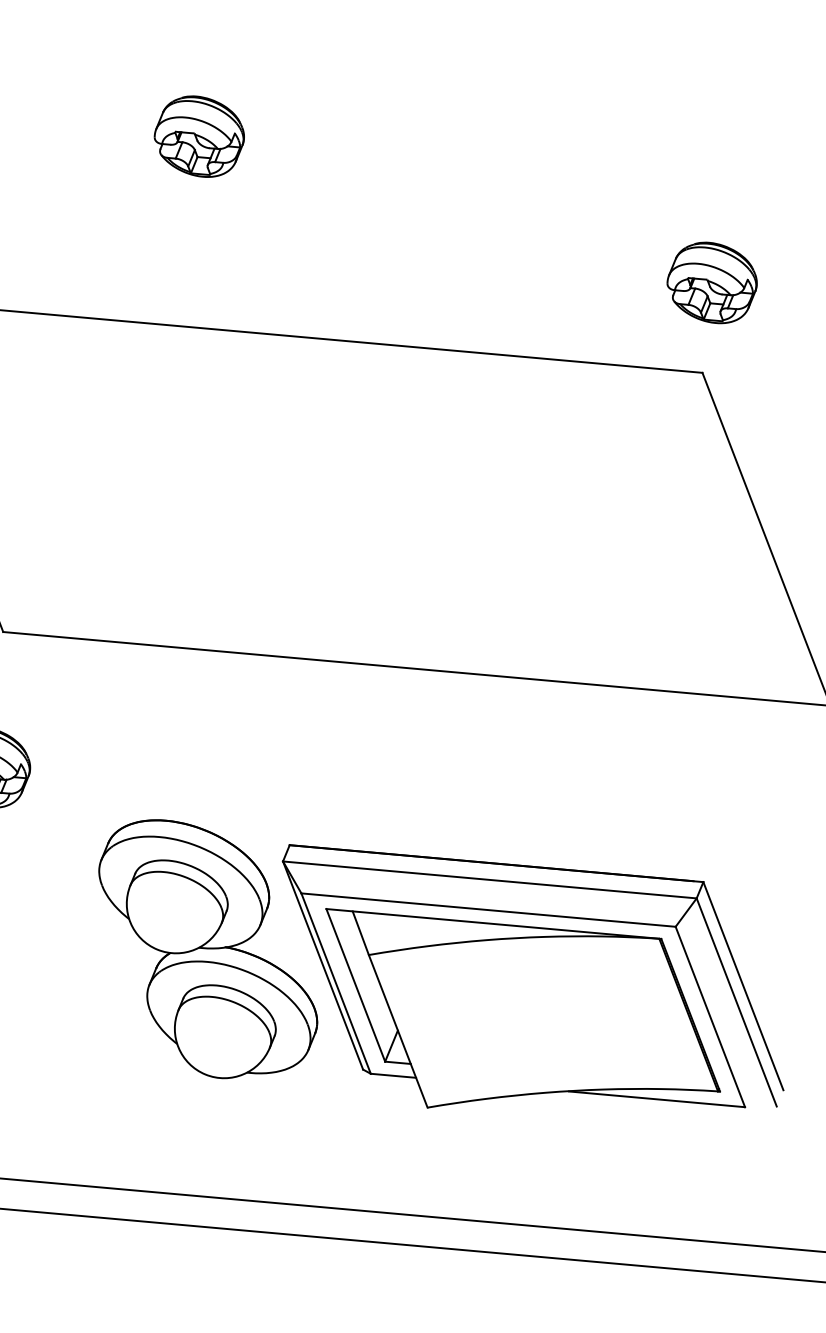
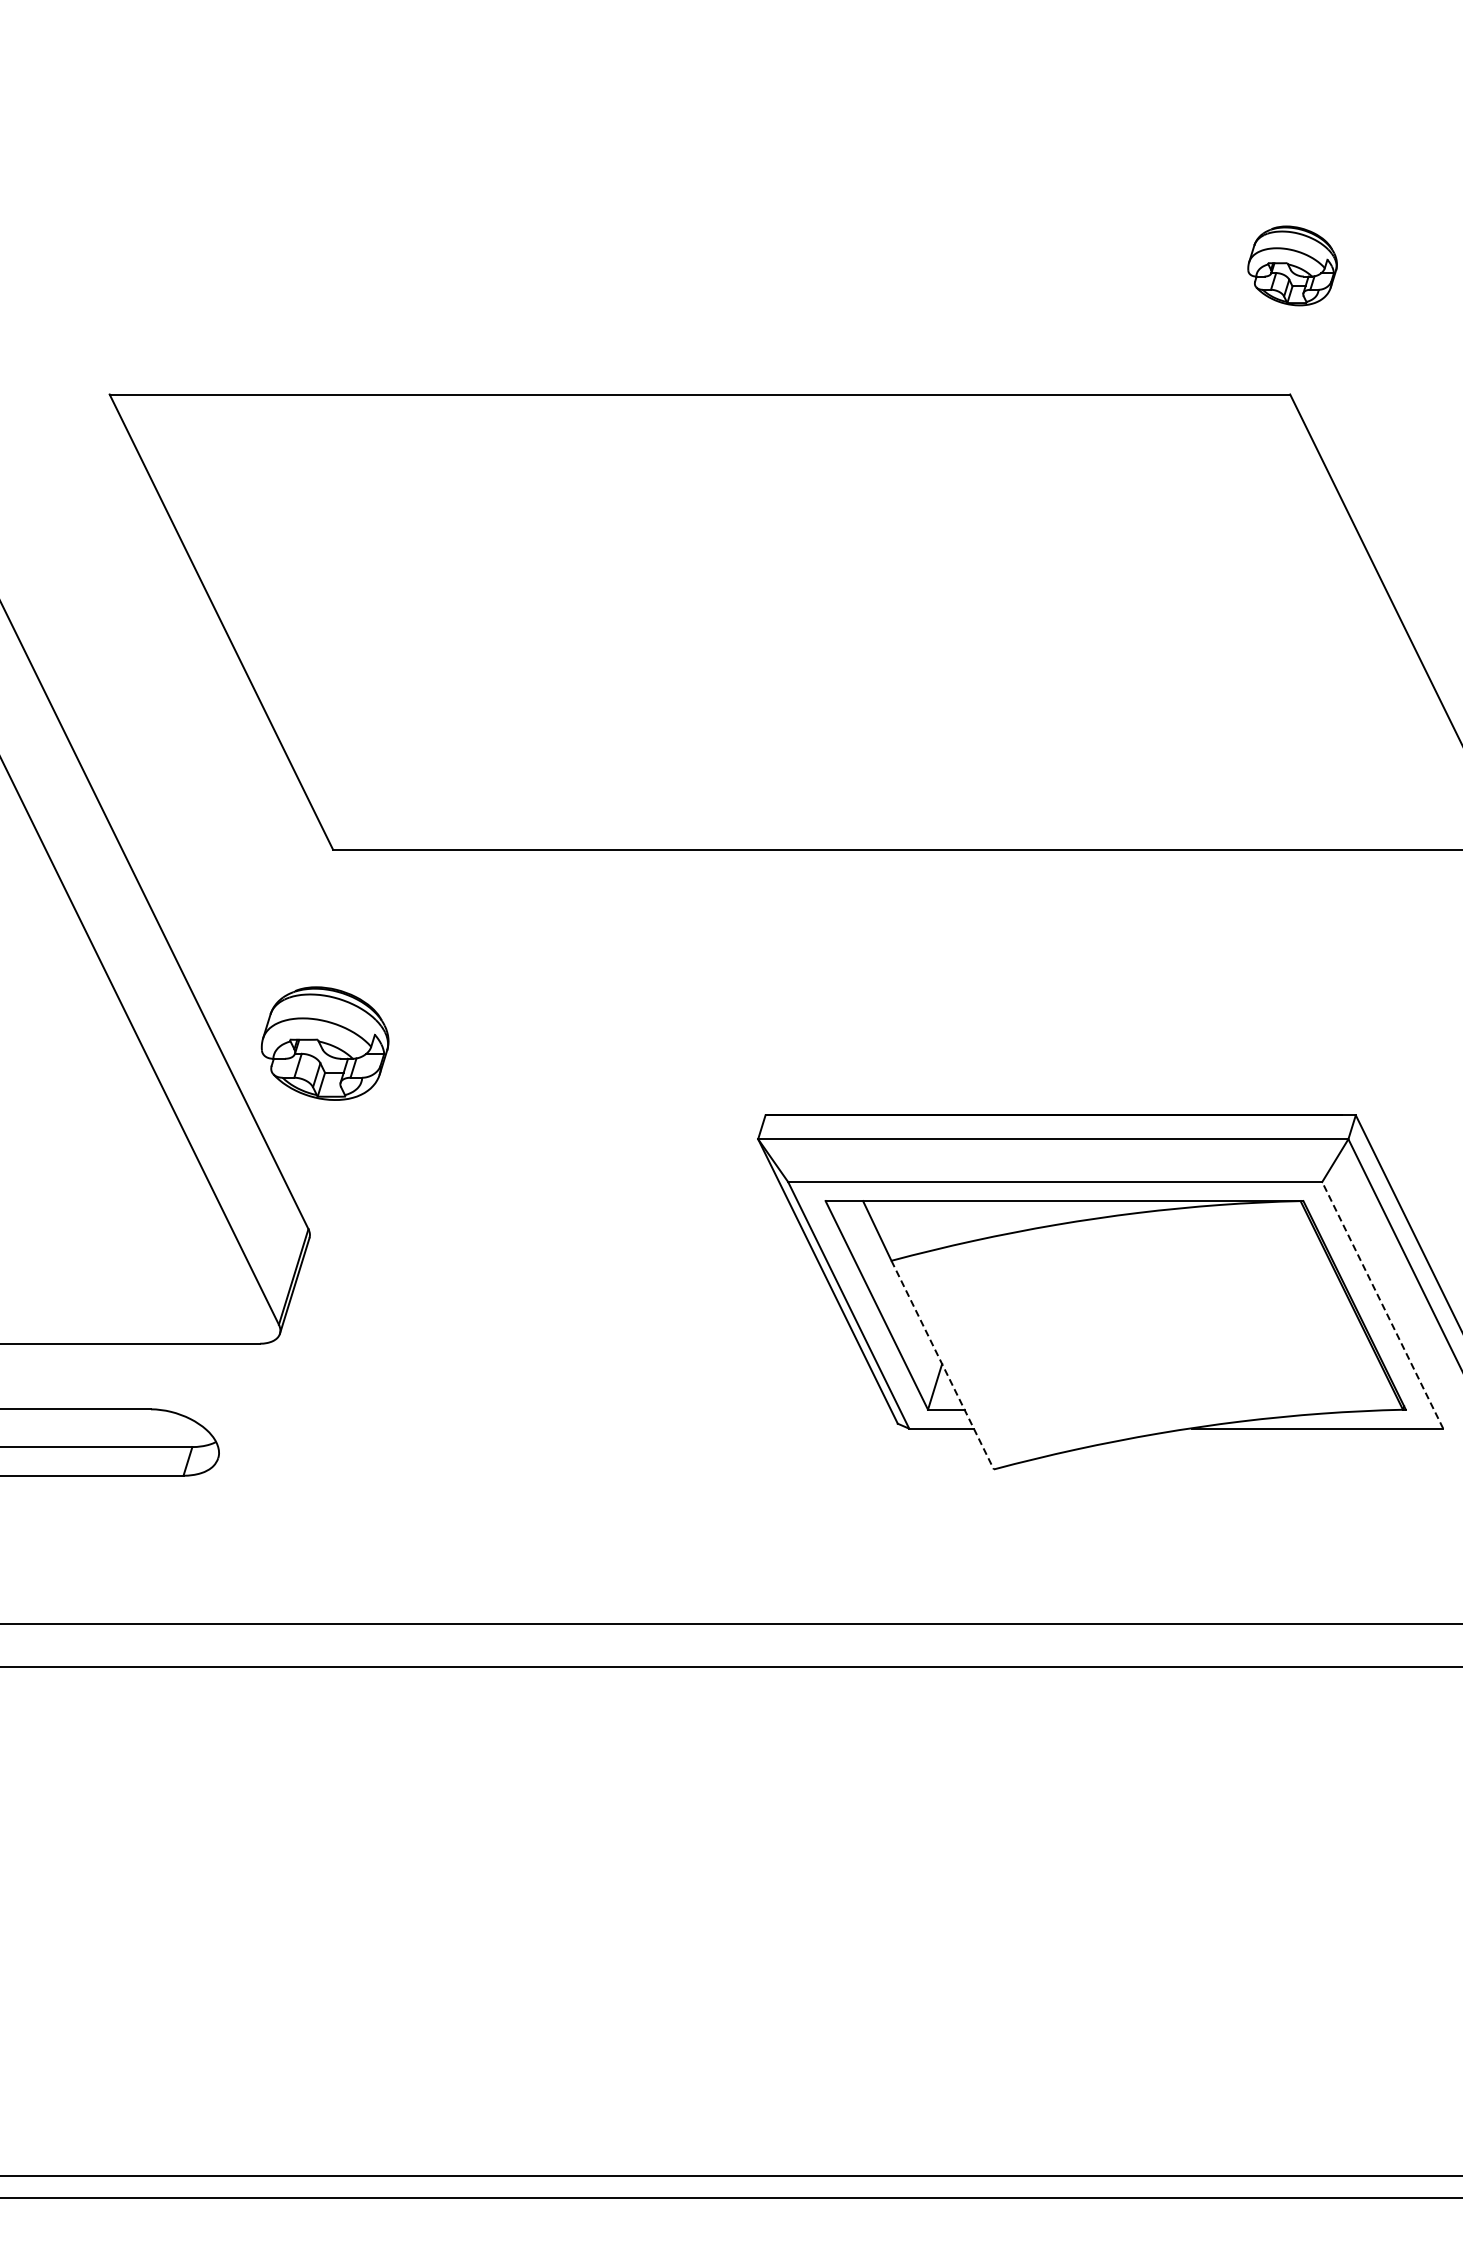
part: (199, 136) -> (548, 123), removed
part: (712, 282) -> (1292, 265), size x0.7
part: (207, 950) -> (662, 1274), removed
line: (710, 1016) -> (1382, 1304), solid -> dashed
line: (398, 1031) -> (942, 1365), solid -> dashed

